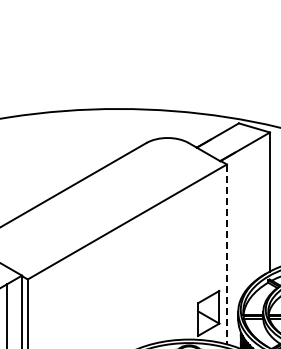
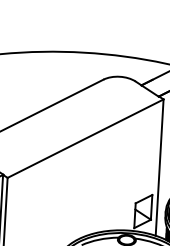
line: (226, 254) -> (159, 167), dashed -> solid

